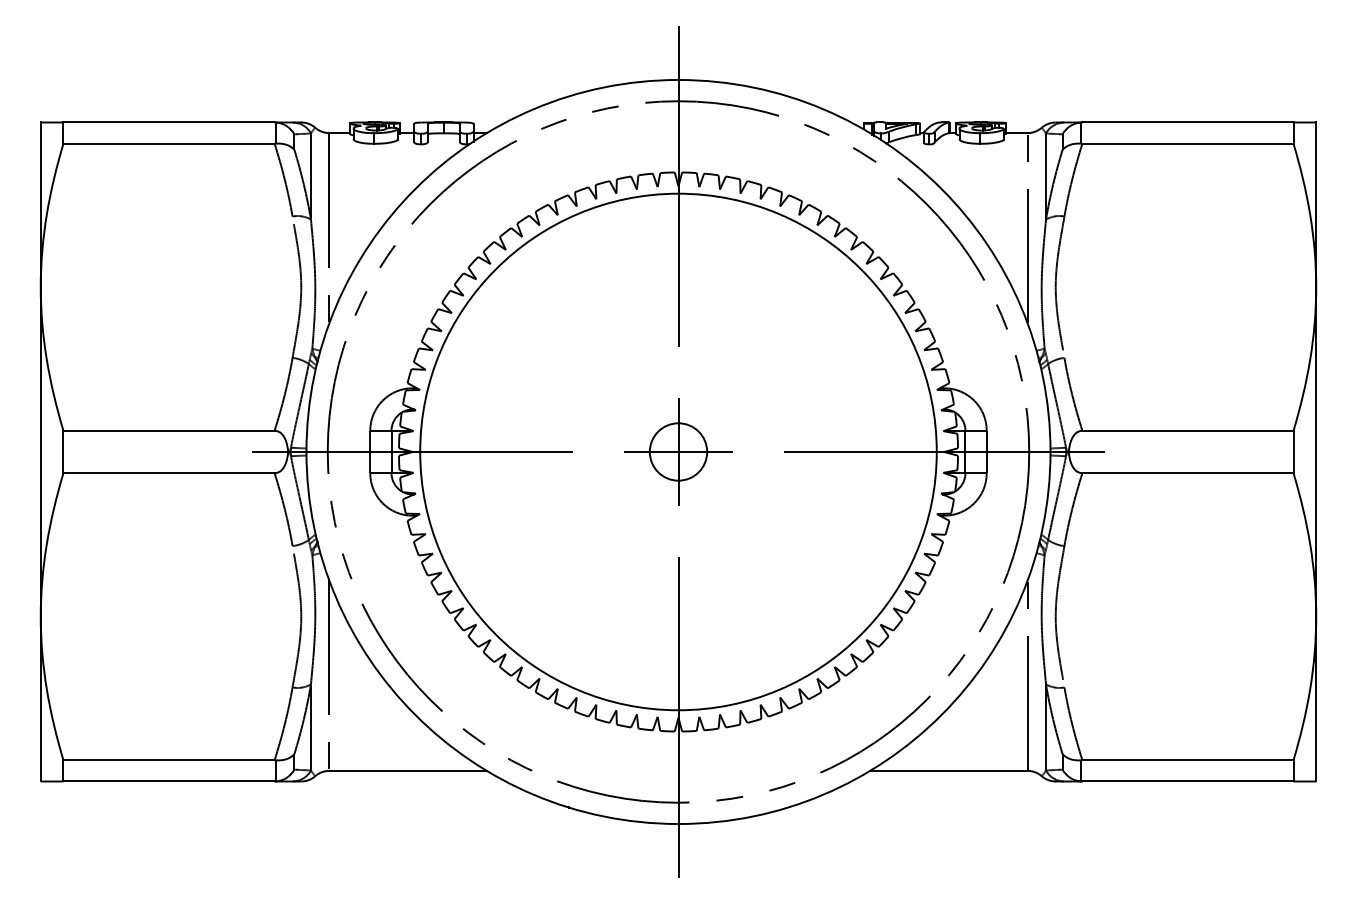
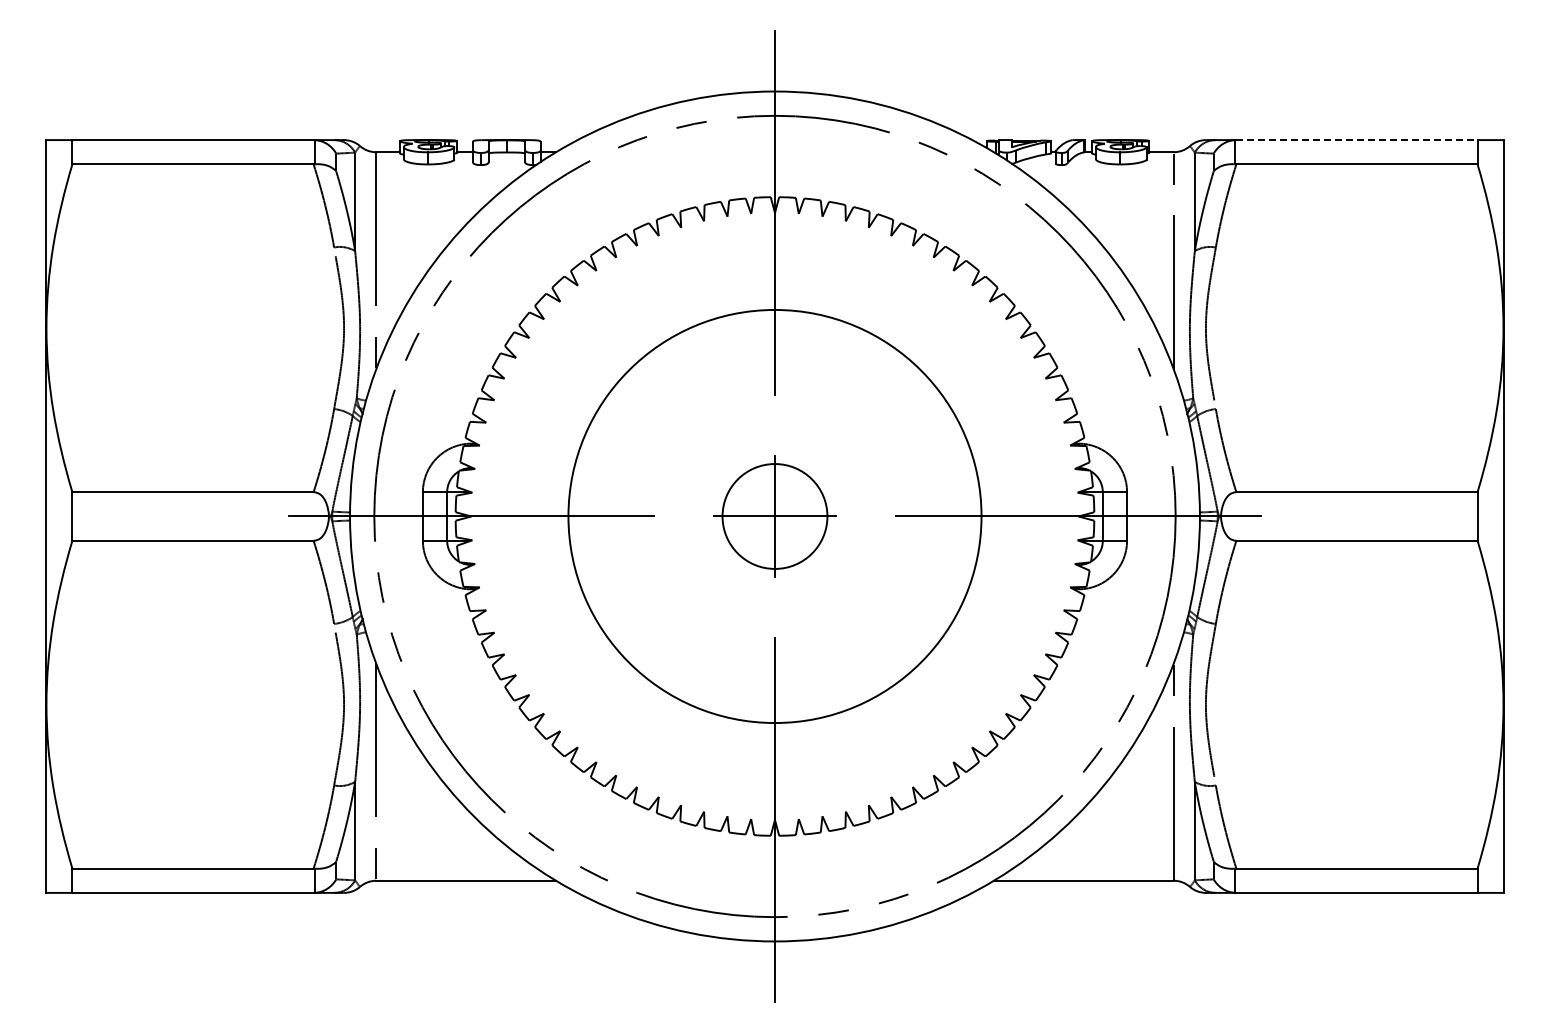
line: (1187, 122) -> (1356, 140), solid -> dashed
circle: (678, 452) -> (774, 516), size x0.7
circle: (678, 452) -> (774, 516), size x1.6

